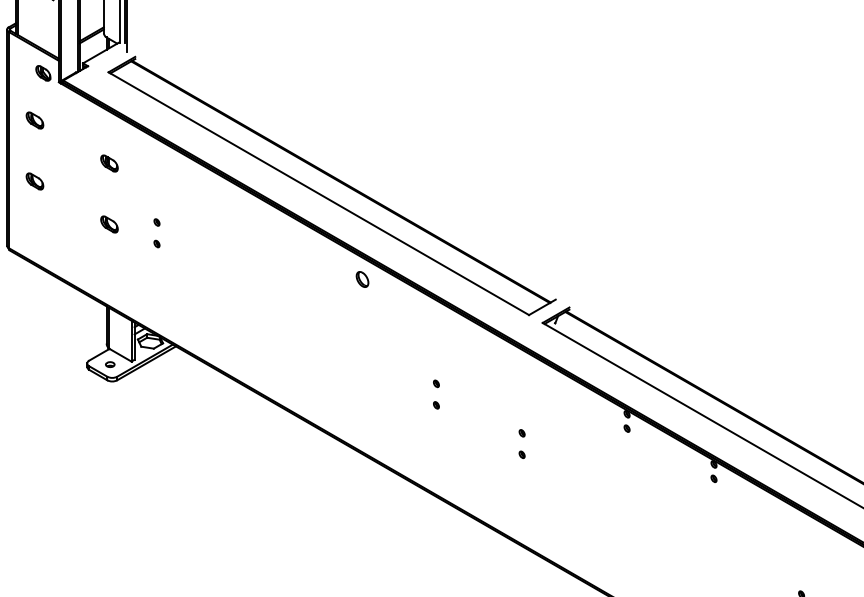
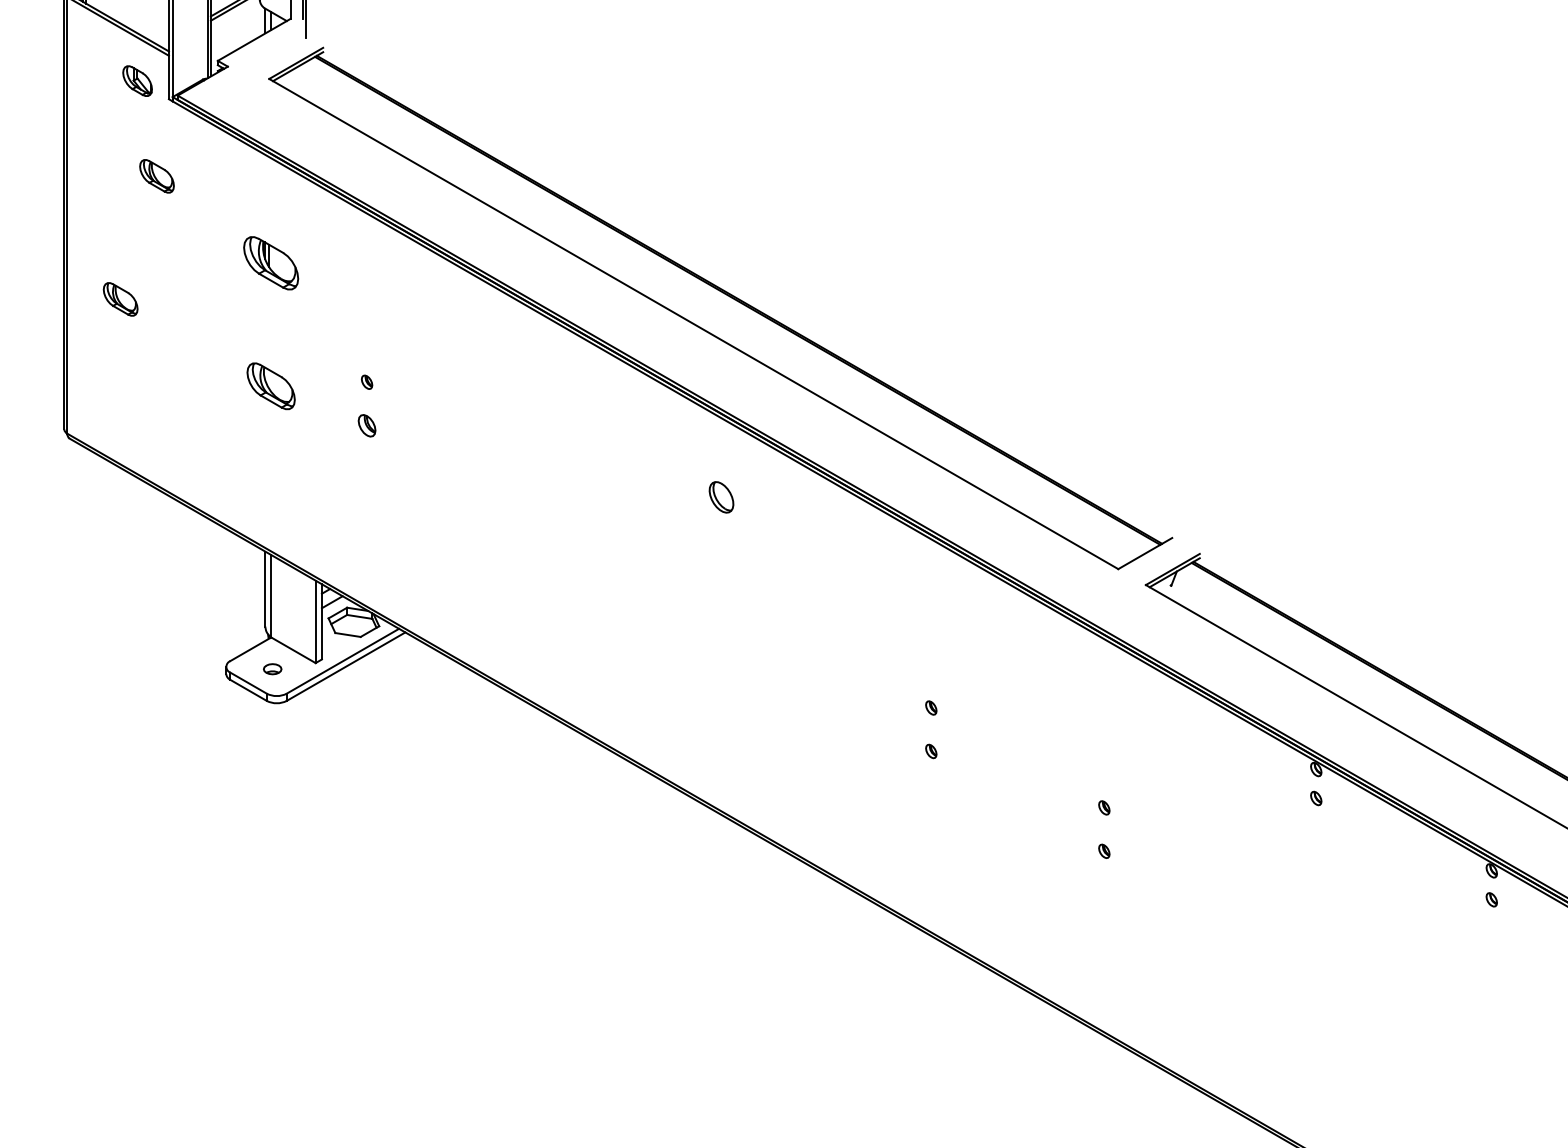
part: (34, 120) -> (156, 176), moved
part: (109, 163) -> (271, 263), size x1.6
part: (109, 224) -> (271, 386), size x1.4
part: (156, 243) -> (366, 424), size x1.6
part: (362, 279) -> (721, 497), moved

